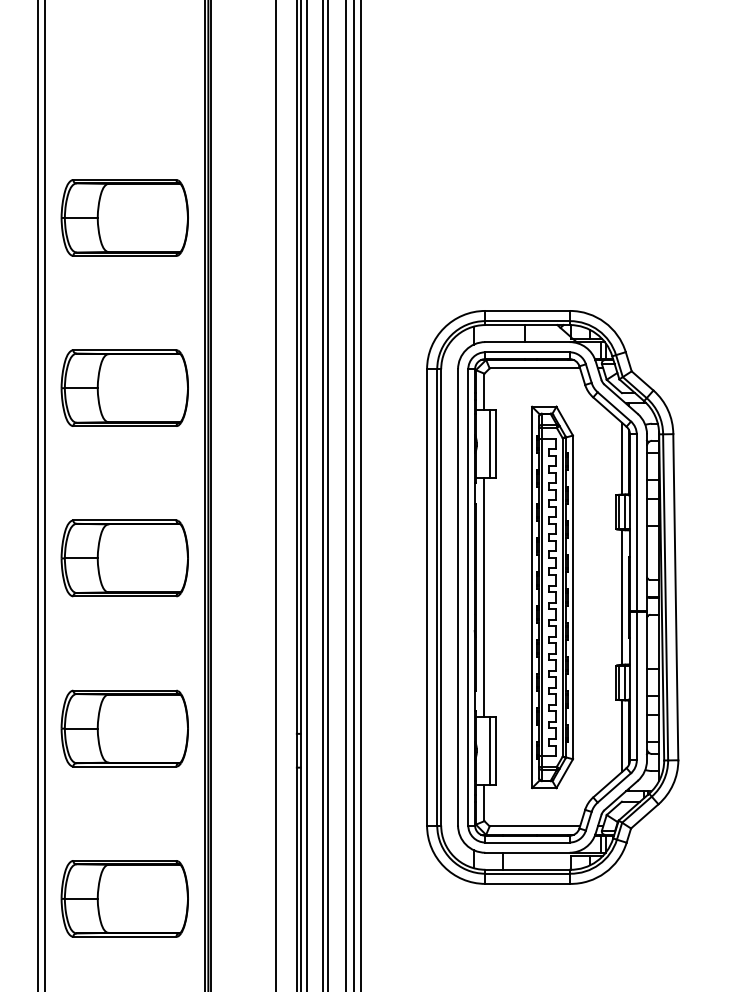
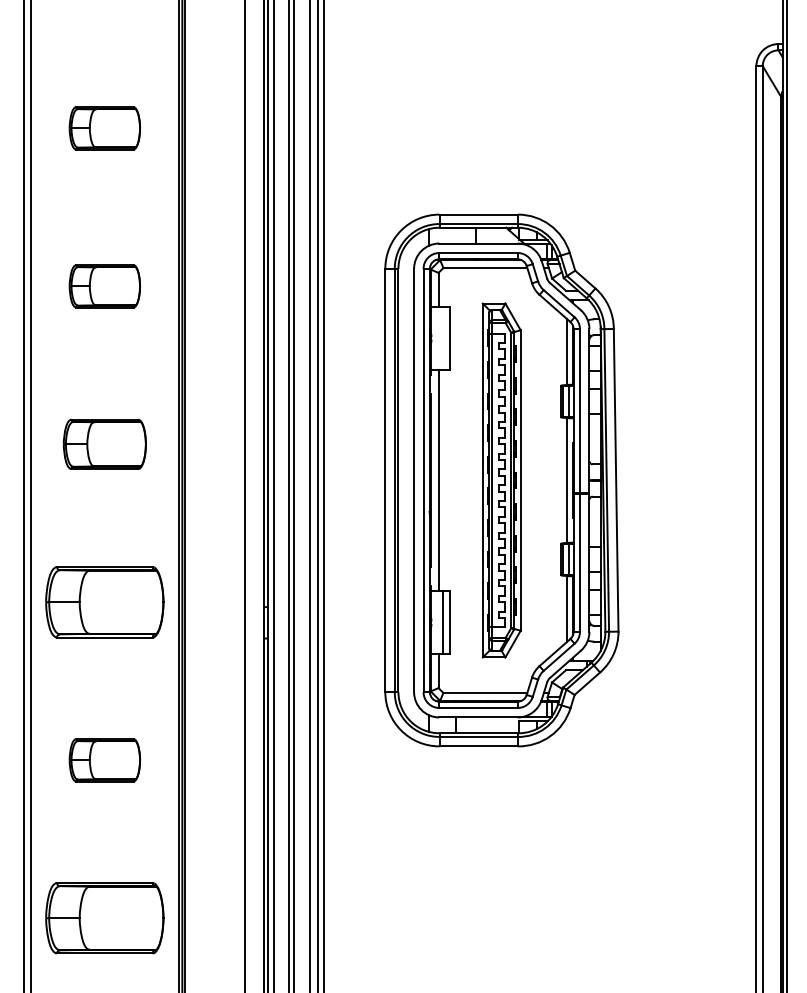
part: (124, 218) -> (104, 128), size x0.6
part: (124, 388) -> (104, 286), size x0.6
line: (489, 443) -> (443, 337), removed
part: (124, 558) -> (104, 444), size x0.7
part: (124, 899) -> (104, 760), size x0.6

